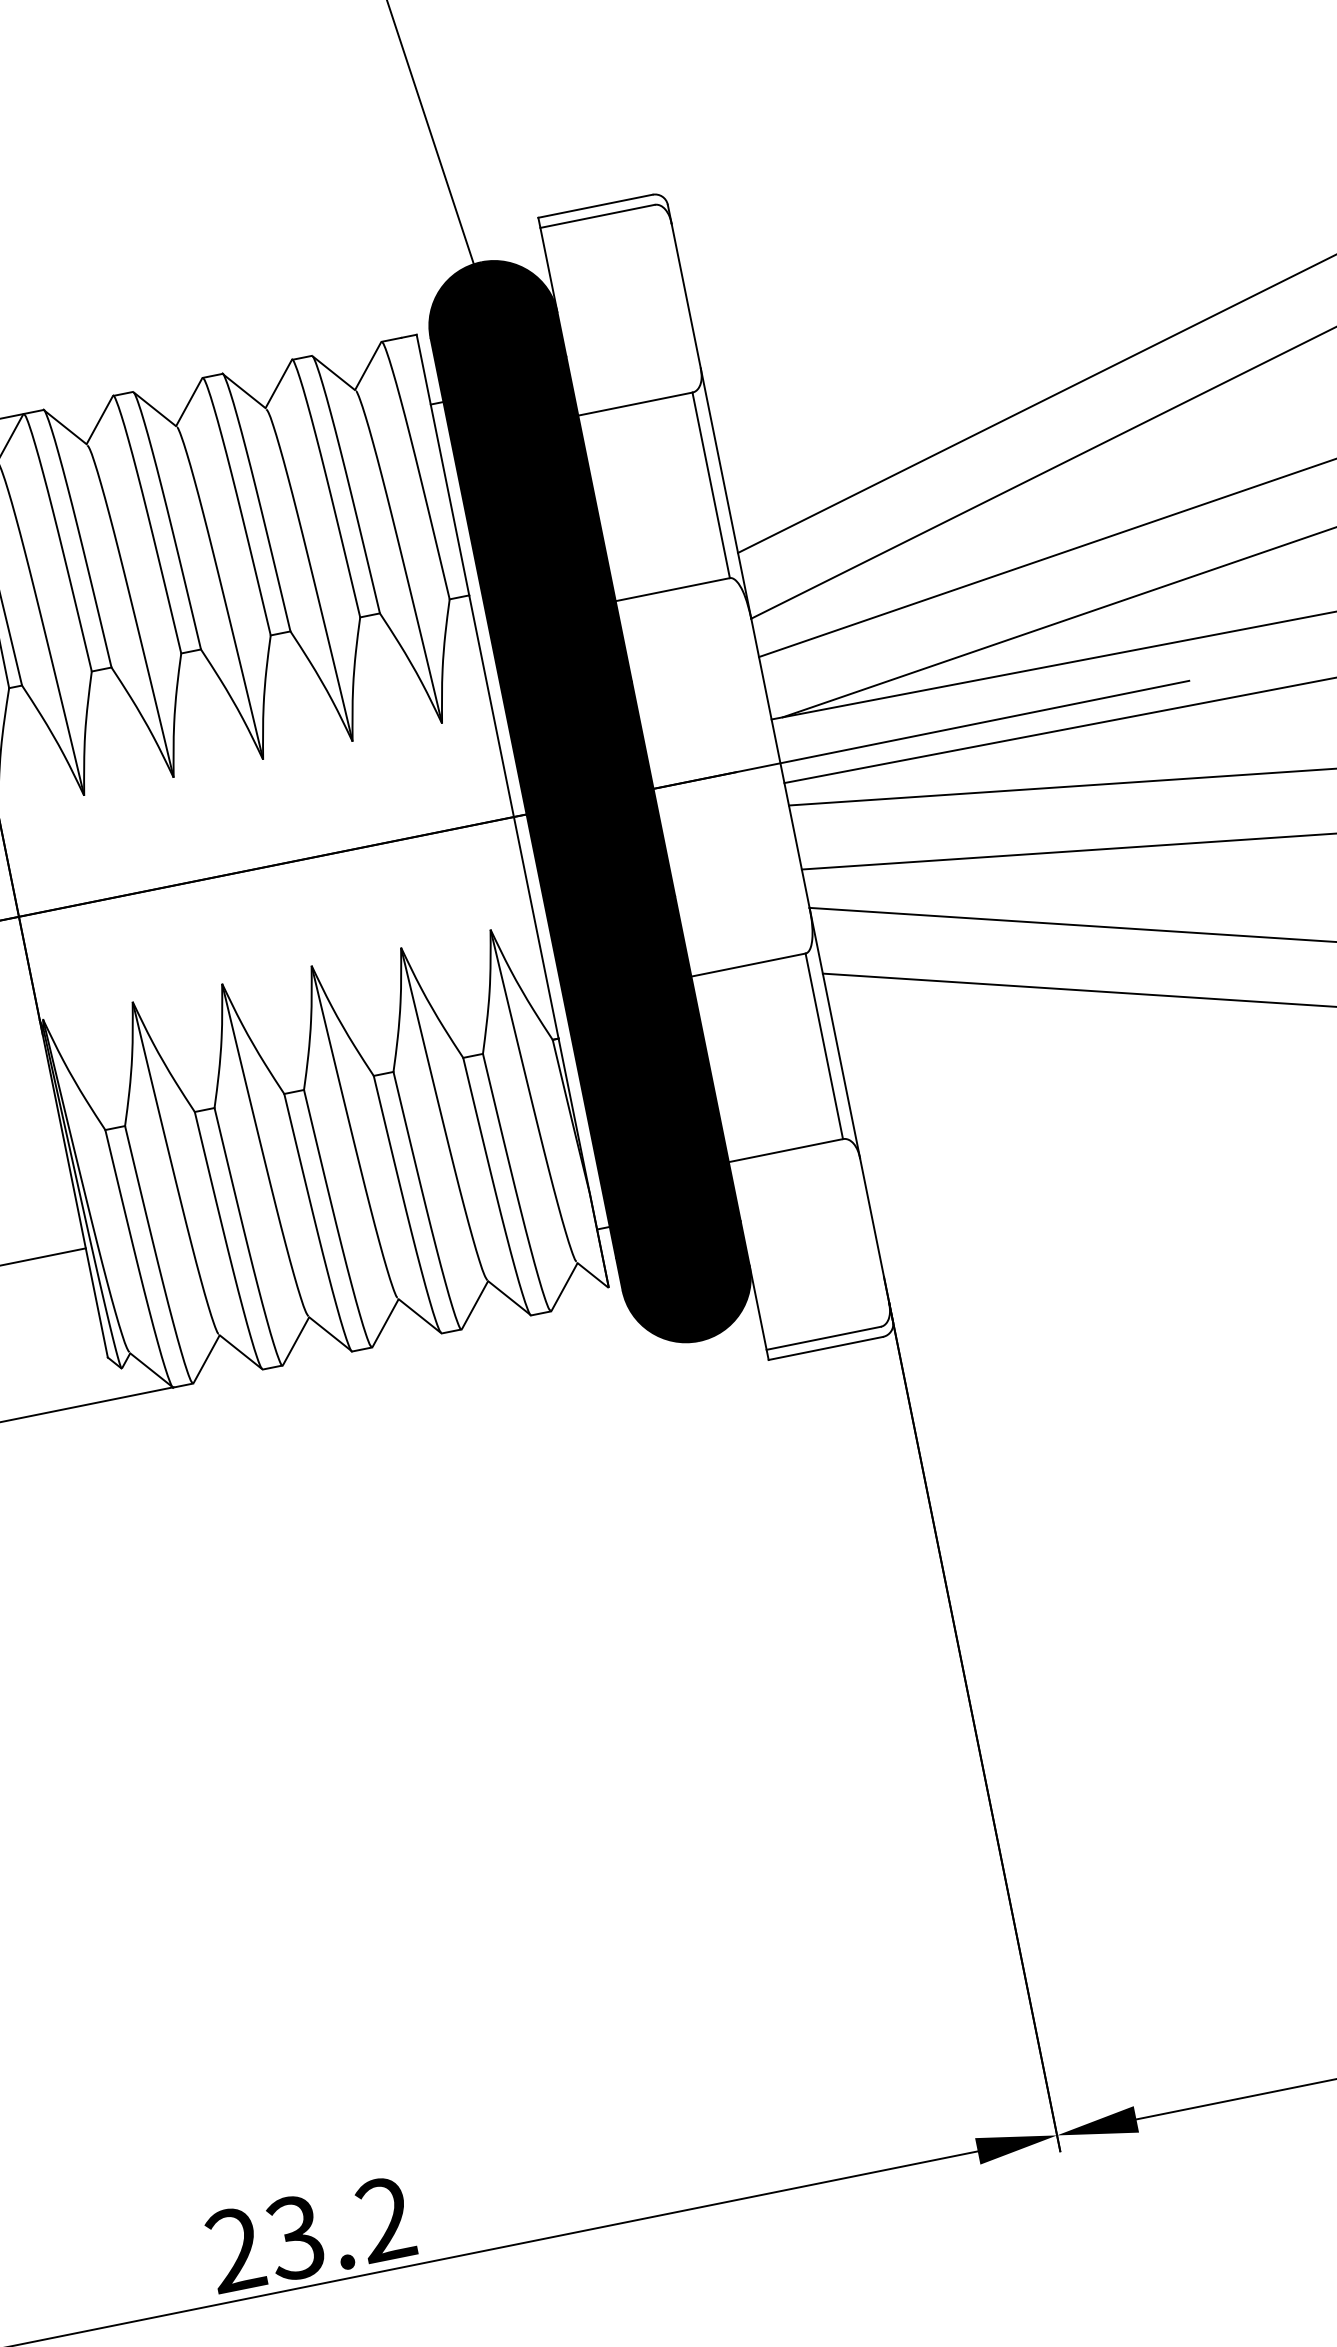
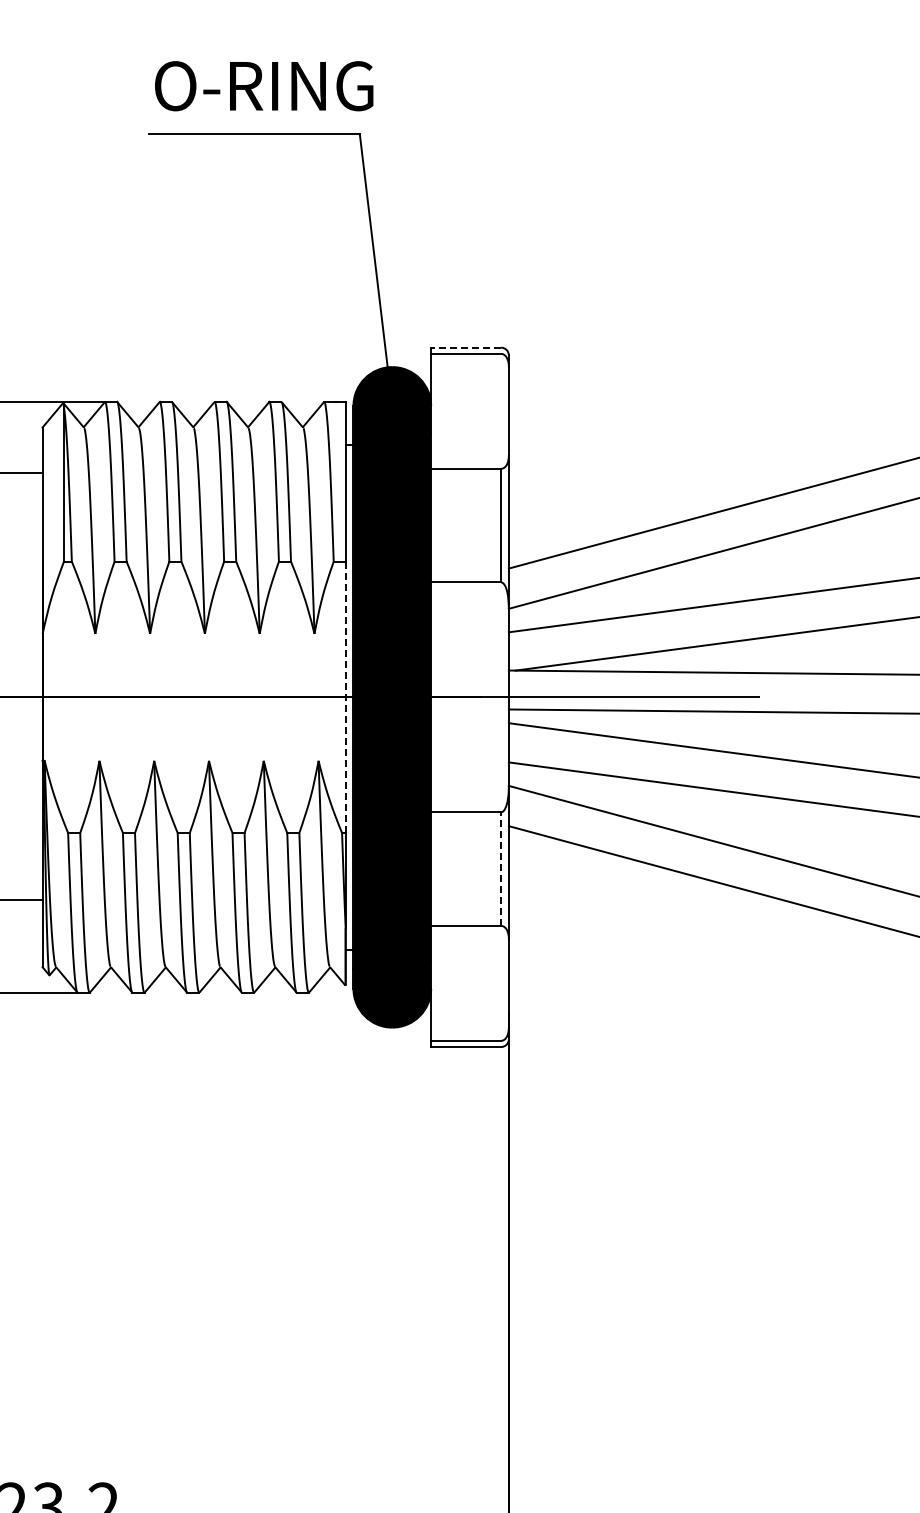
line: (596, 205) -> (466, 347), solid -> dashed
line: (513, 817) -> (345, 697), solid -> dashed
line: (825, 1046) -> (501, 869), solid -> dashed

